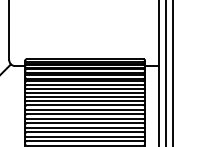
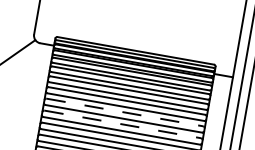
line: (85, 105) -> (125, 112), solid -> dashed
line: (85, 114) -> (123, 124), solid -> dashed

